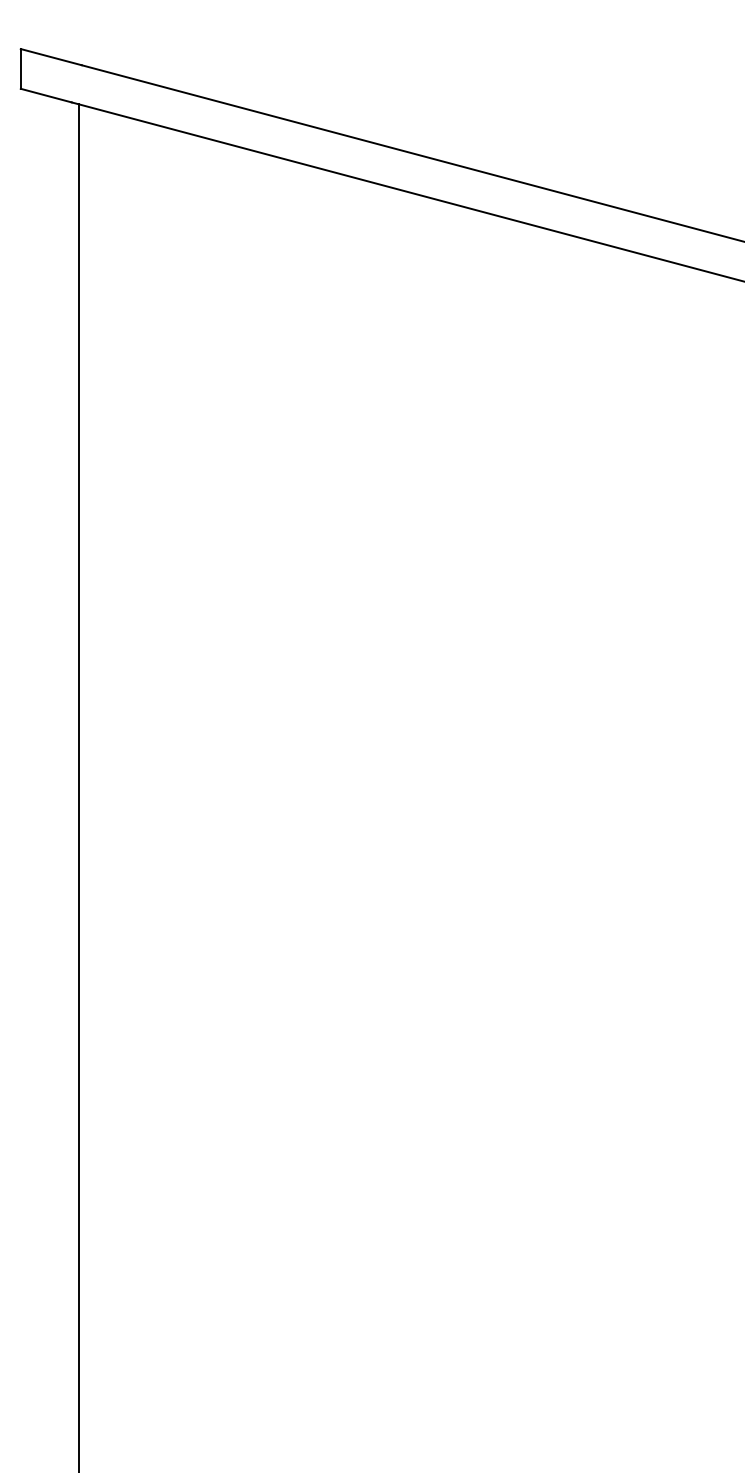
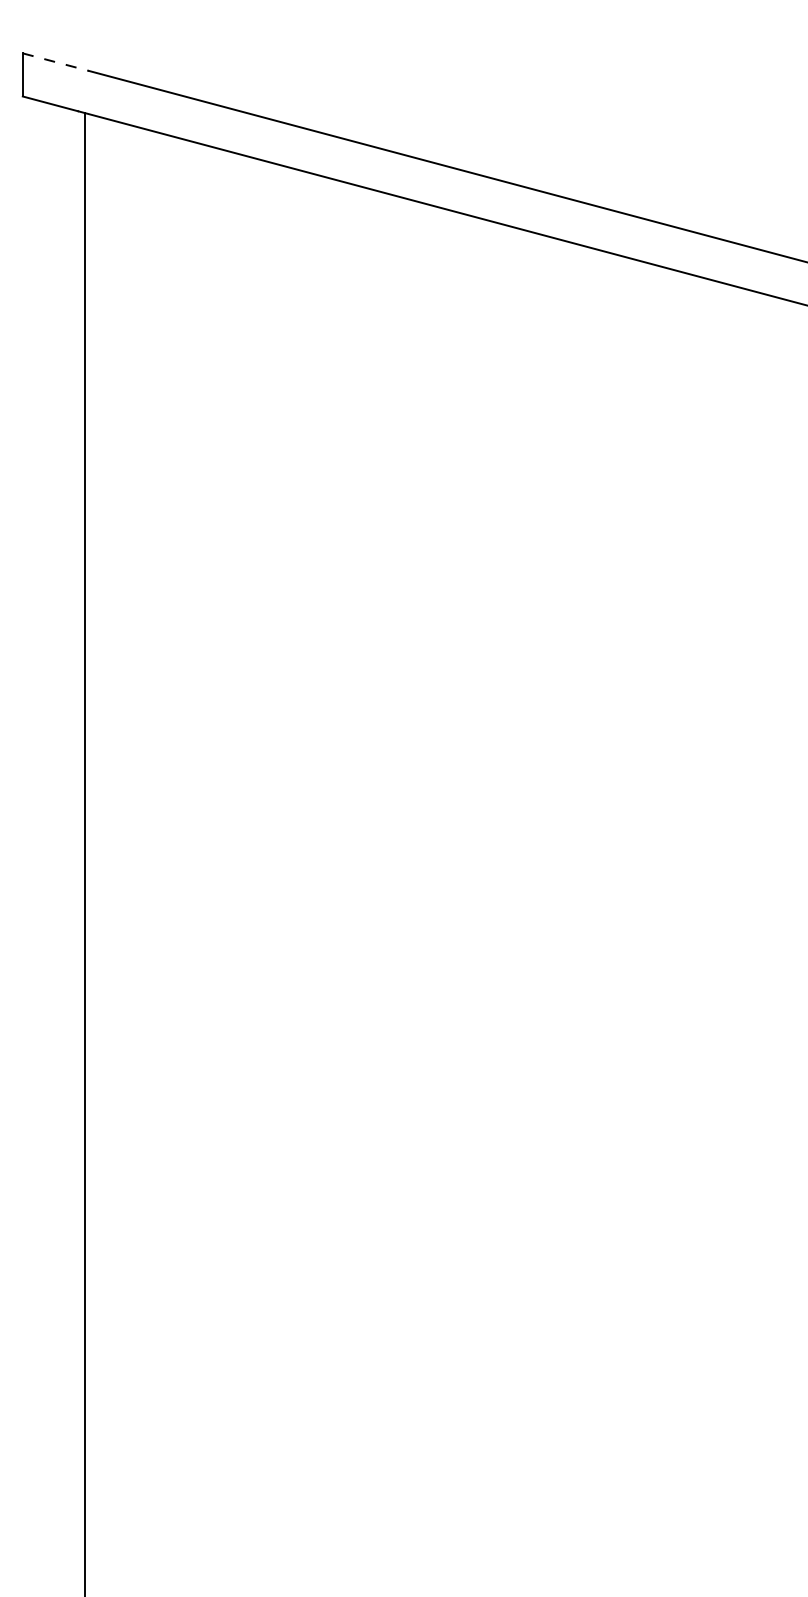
line: (51, 57) -> (56, 62), solid -> dashed

